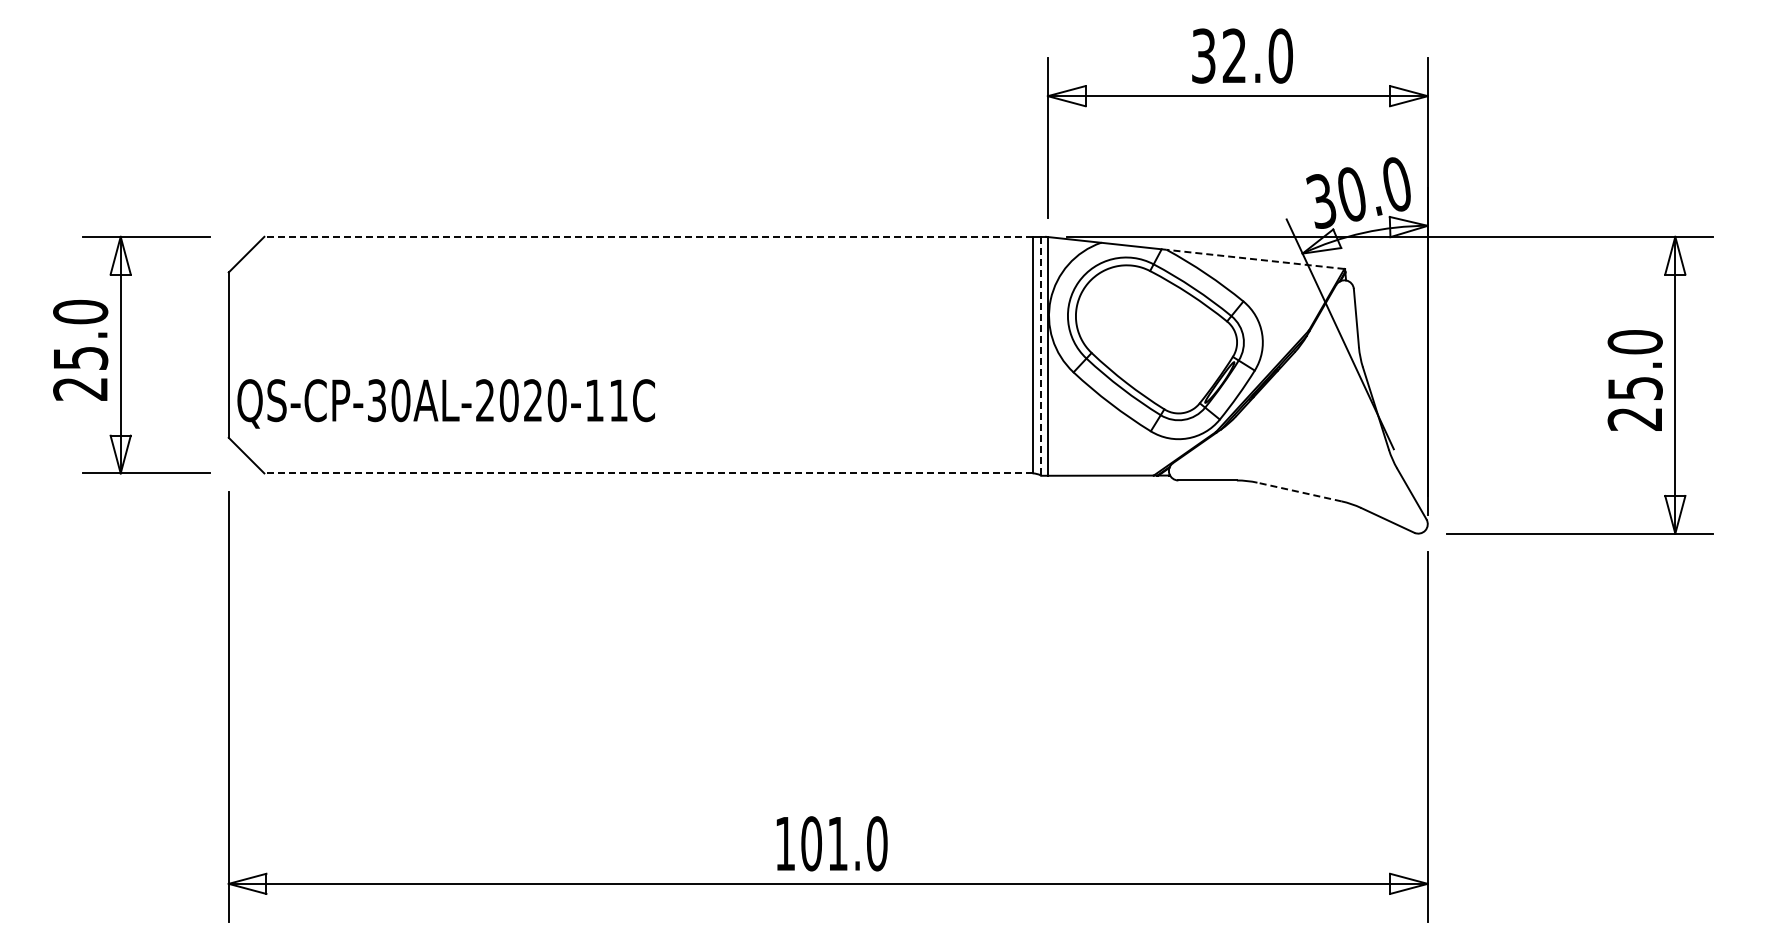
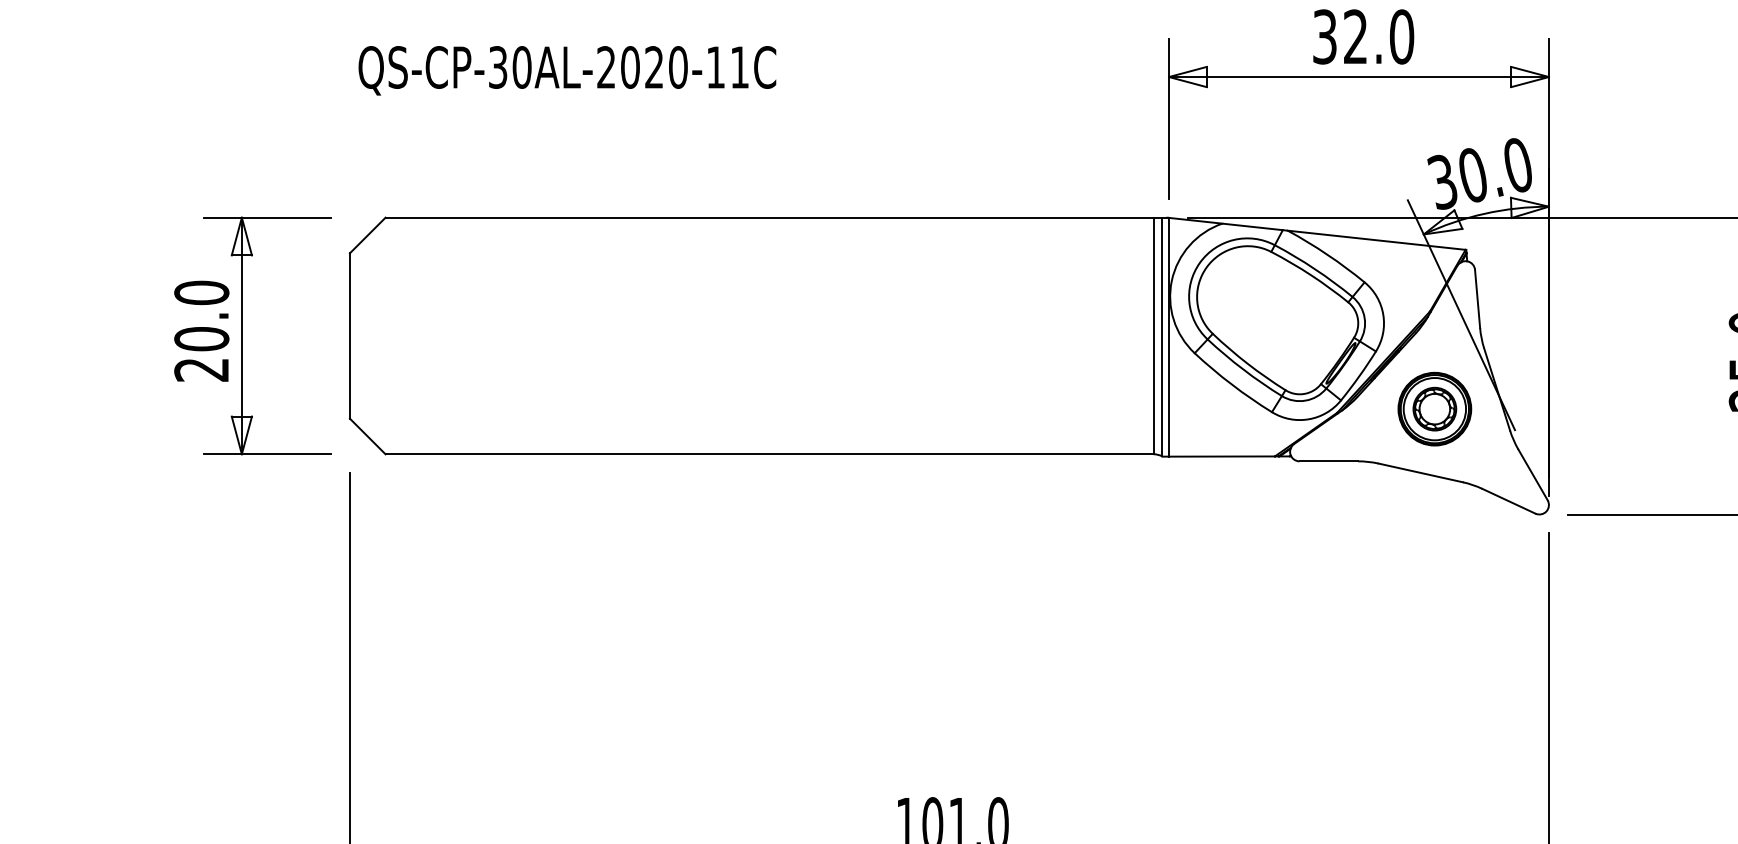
line: (647, 236) -> (768, 217), dashed -> solid
line: (1255, 259) -> (1376, 240), dashed -> solid
line: (1040, 355) -> (1161, 336), dashed -> solid
text: (80, 358) -> (201, 339), 25.0 -> 20.0
text: (445, 403) -> (566, 70), moved
part: (1313, 428) -> (1434, 409), added
line: (647, 473) -> (768, 454), dashed -> solid
line: (1299, 491) -> (1420, 472), dashed -> solid

